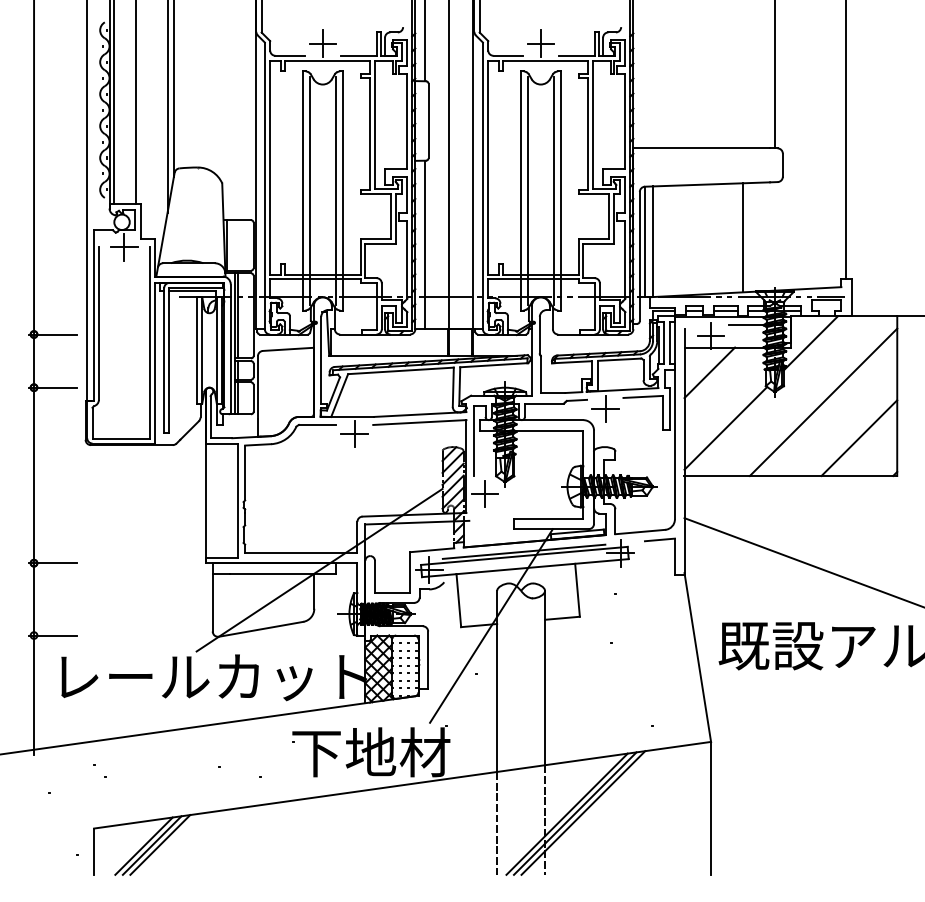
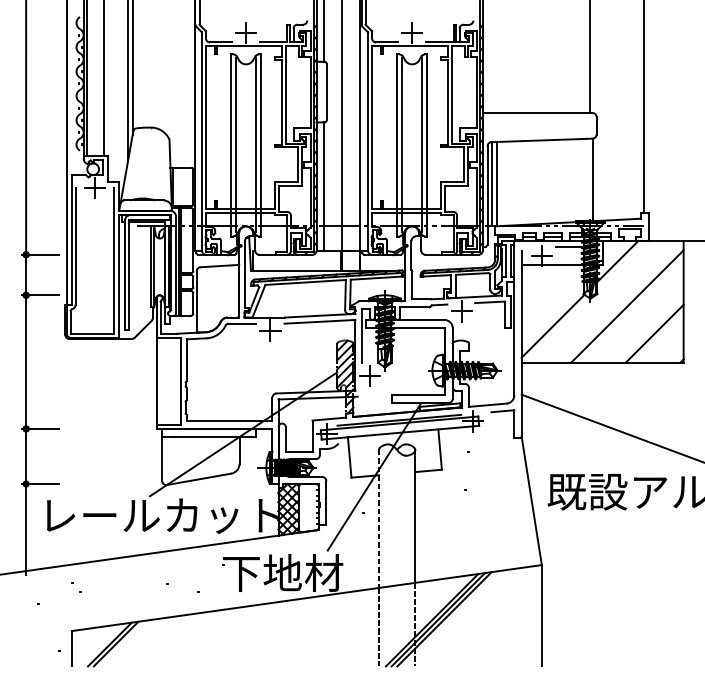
line: (742, 237) -> (592, 180), moved
line: (709, 372) -> (540, 283), removed
line: (497, 681) -> (379, 519), solid -> dashed
line: (160, 844) -> (122, 643), removed

